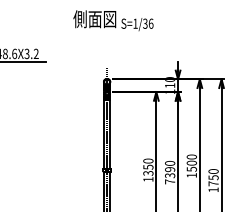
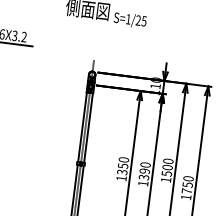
text: (148, 23) -> (141, 20), S=1/36 -> S=1/25
text: (170, 181) -> (143, 183), 7390 -> 1390

